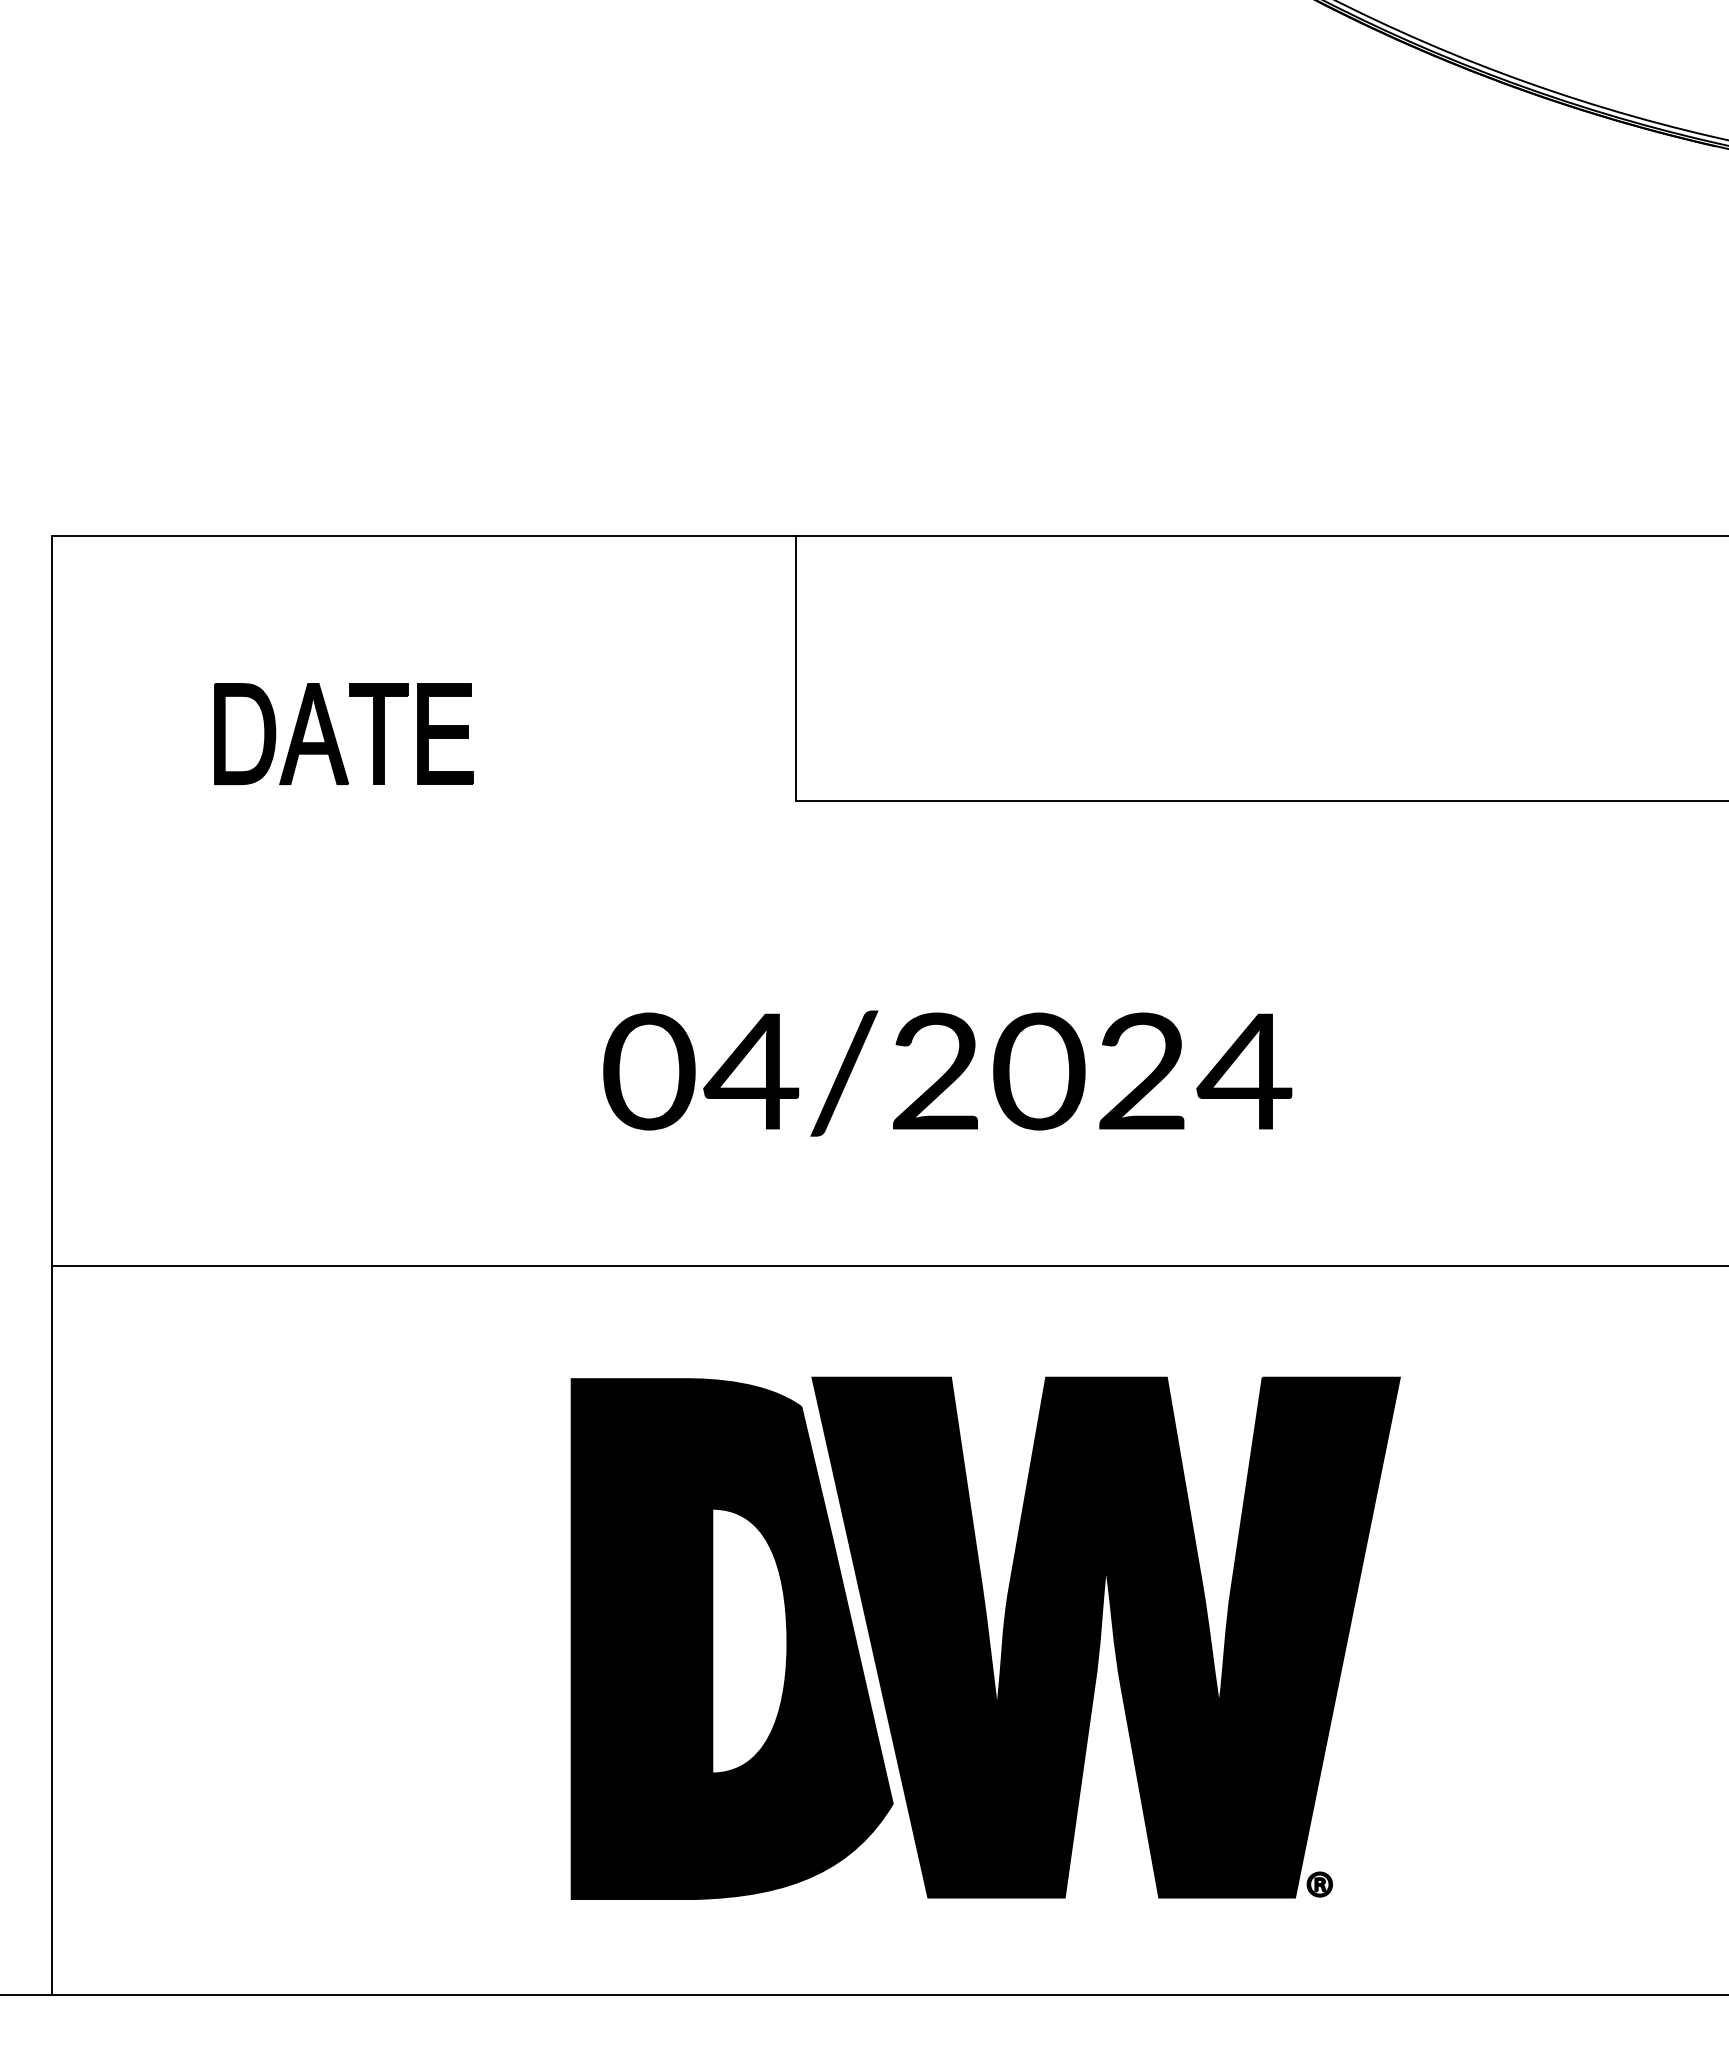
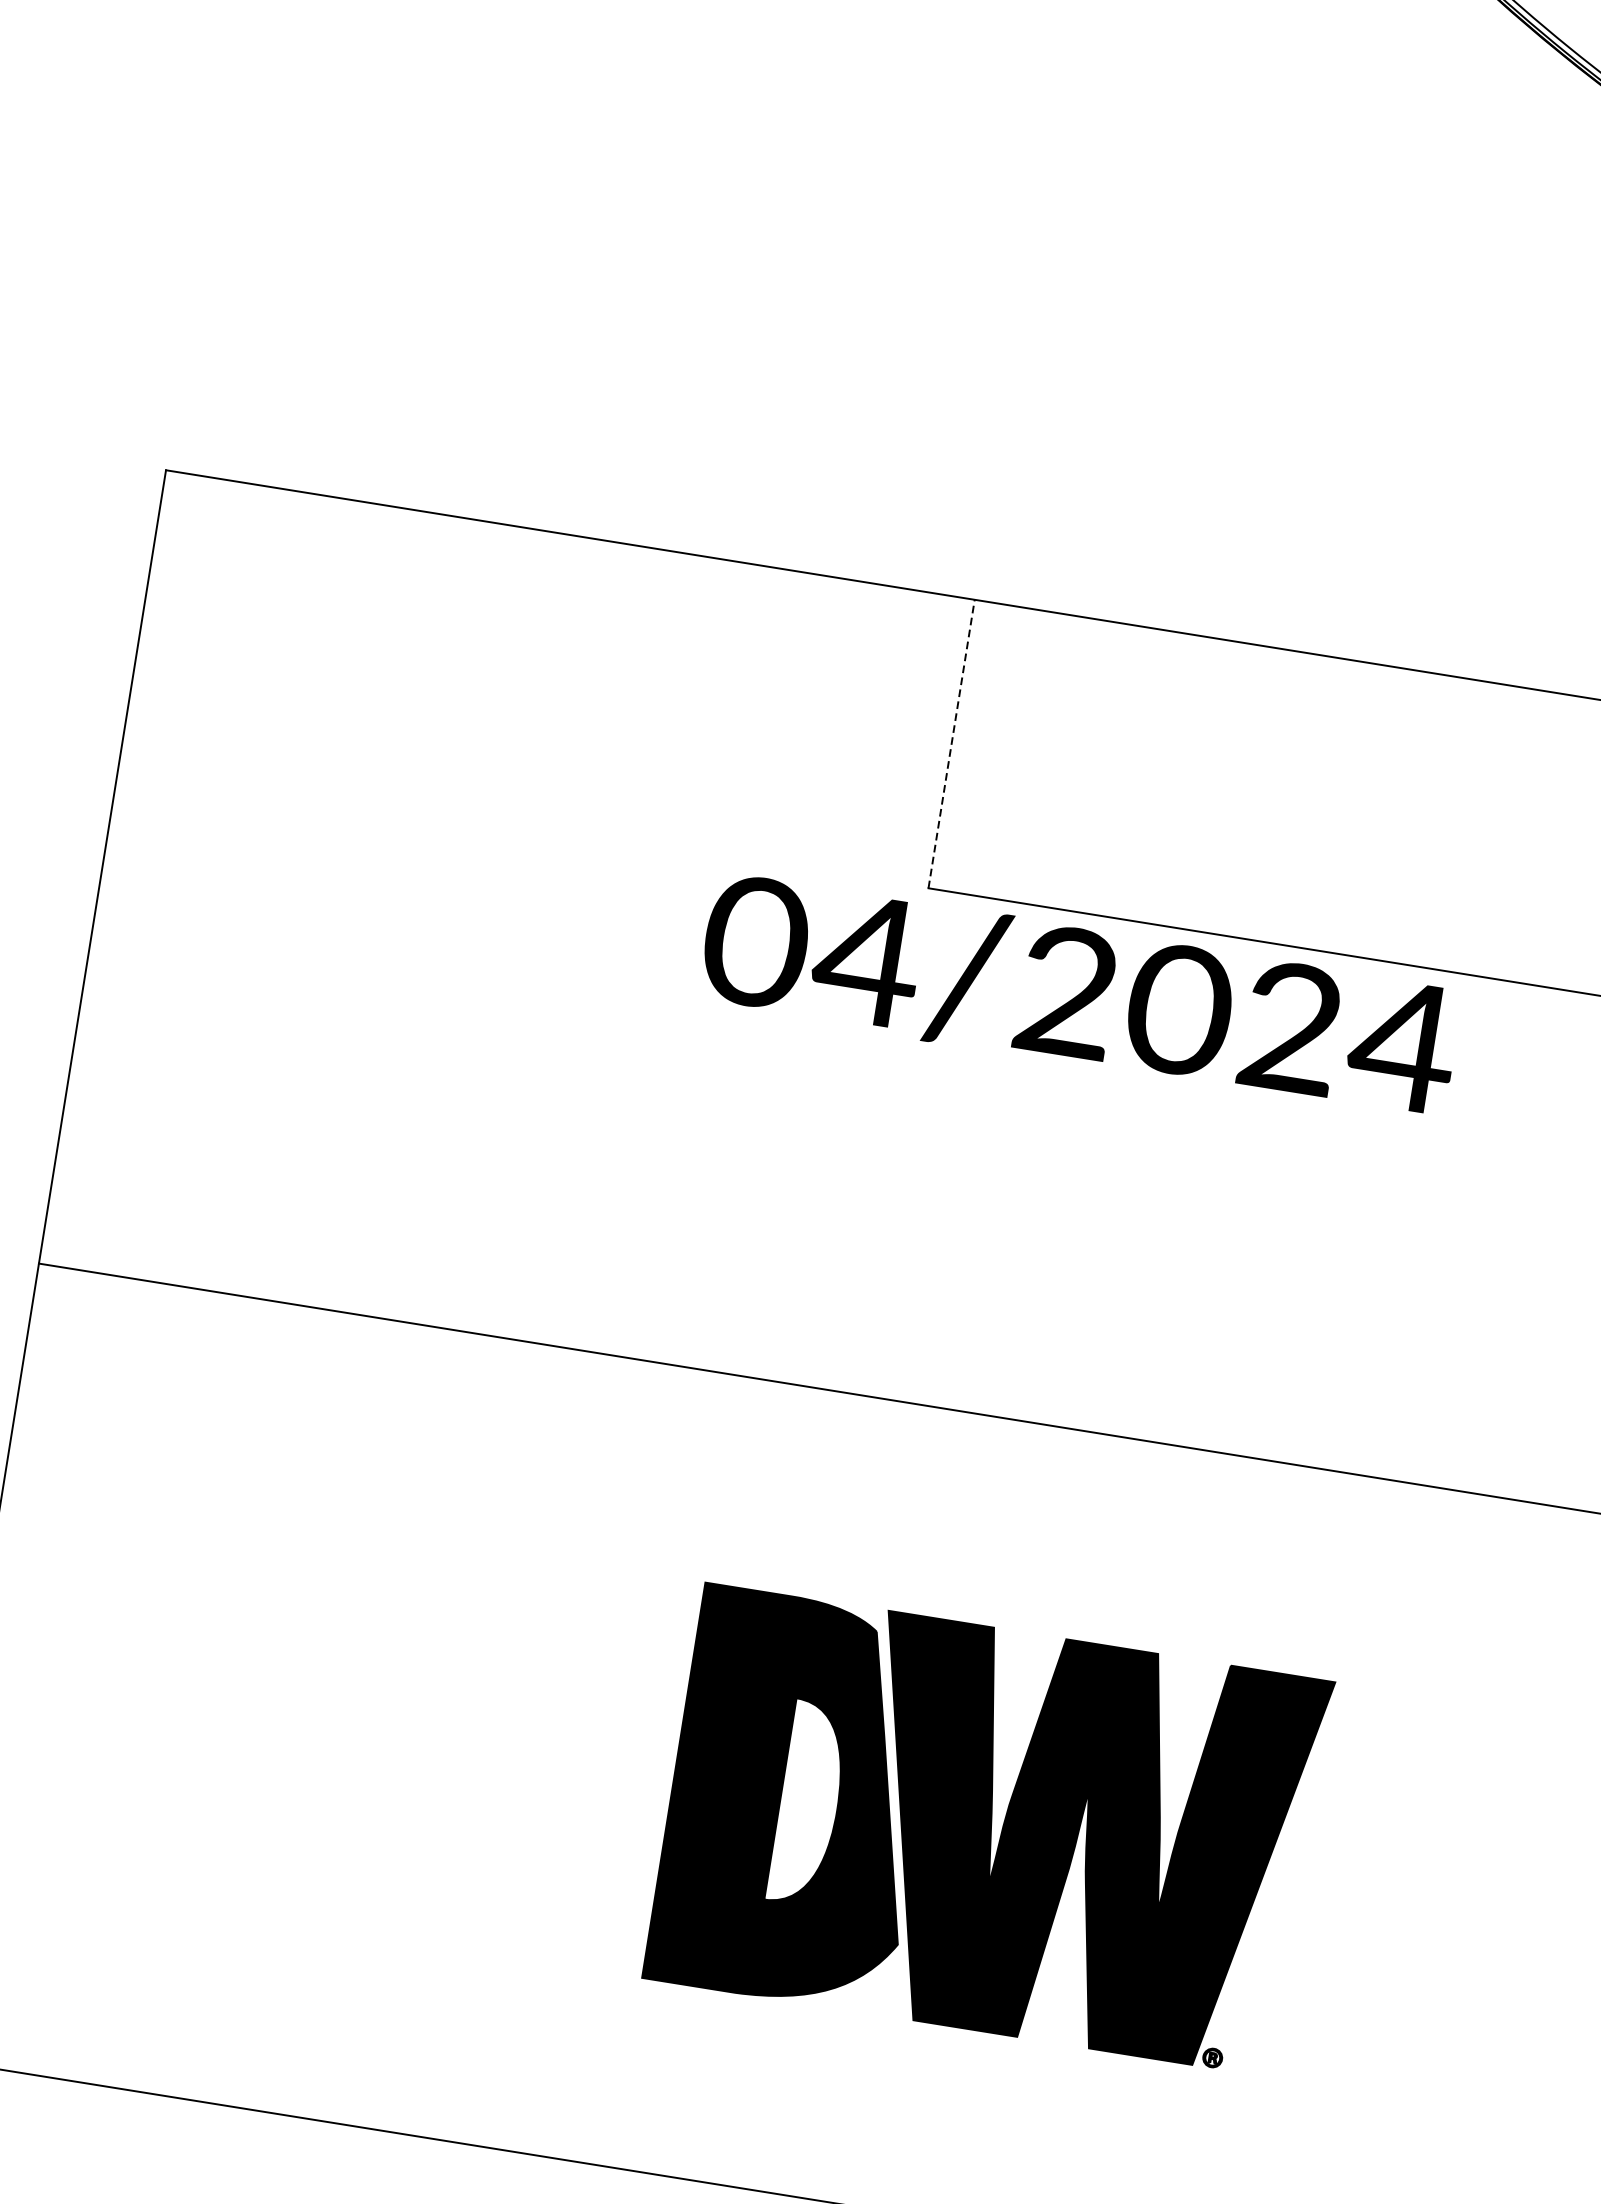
line: (796, 668) -> (951, 743), solid -> dashed
part: (335, 736) -> (439, 737), removed
text: (947, 1073) -> (1079, 996), moved
part: (985, 1637) -> (988, 1829), size x0.7

